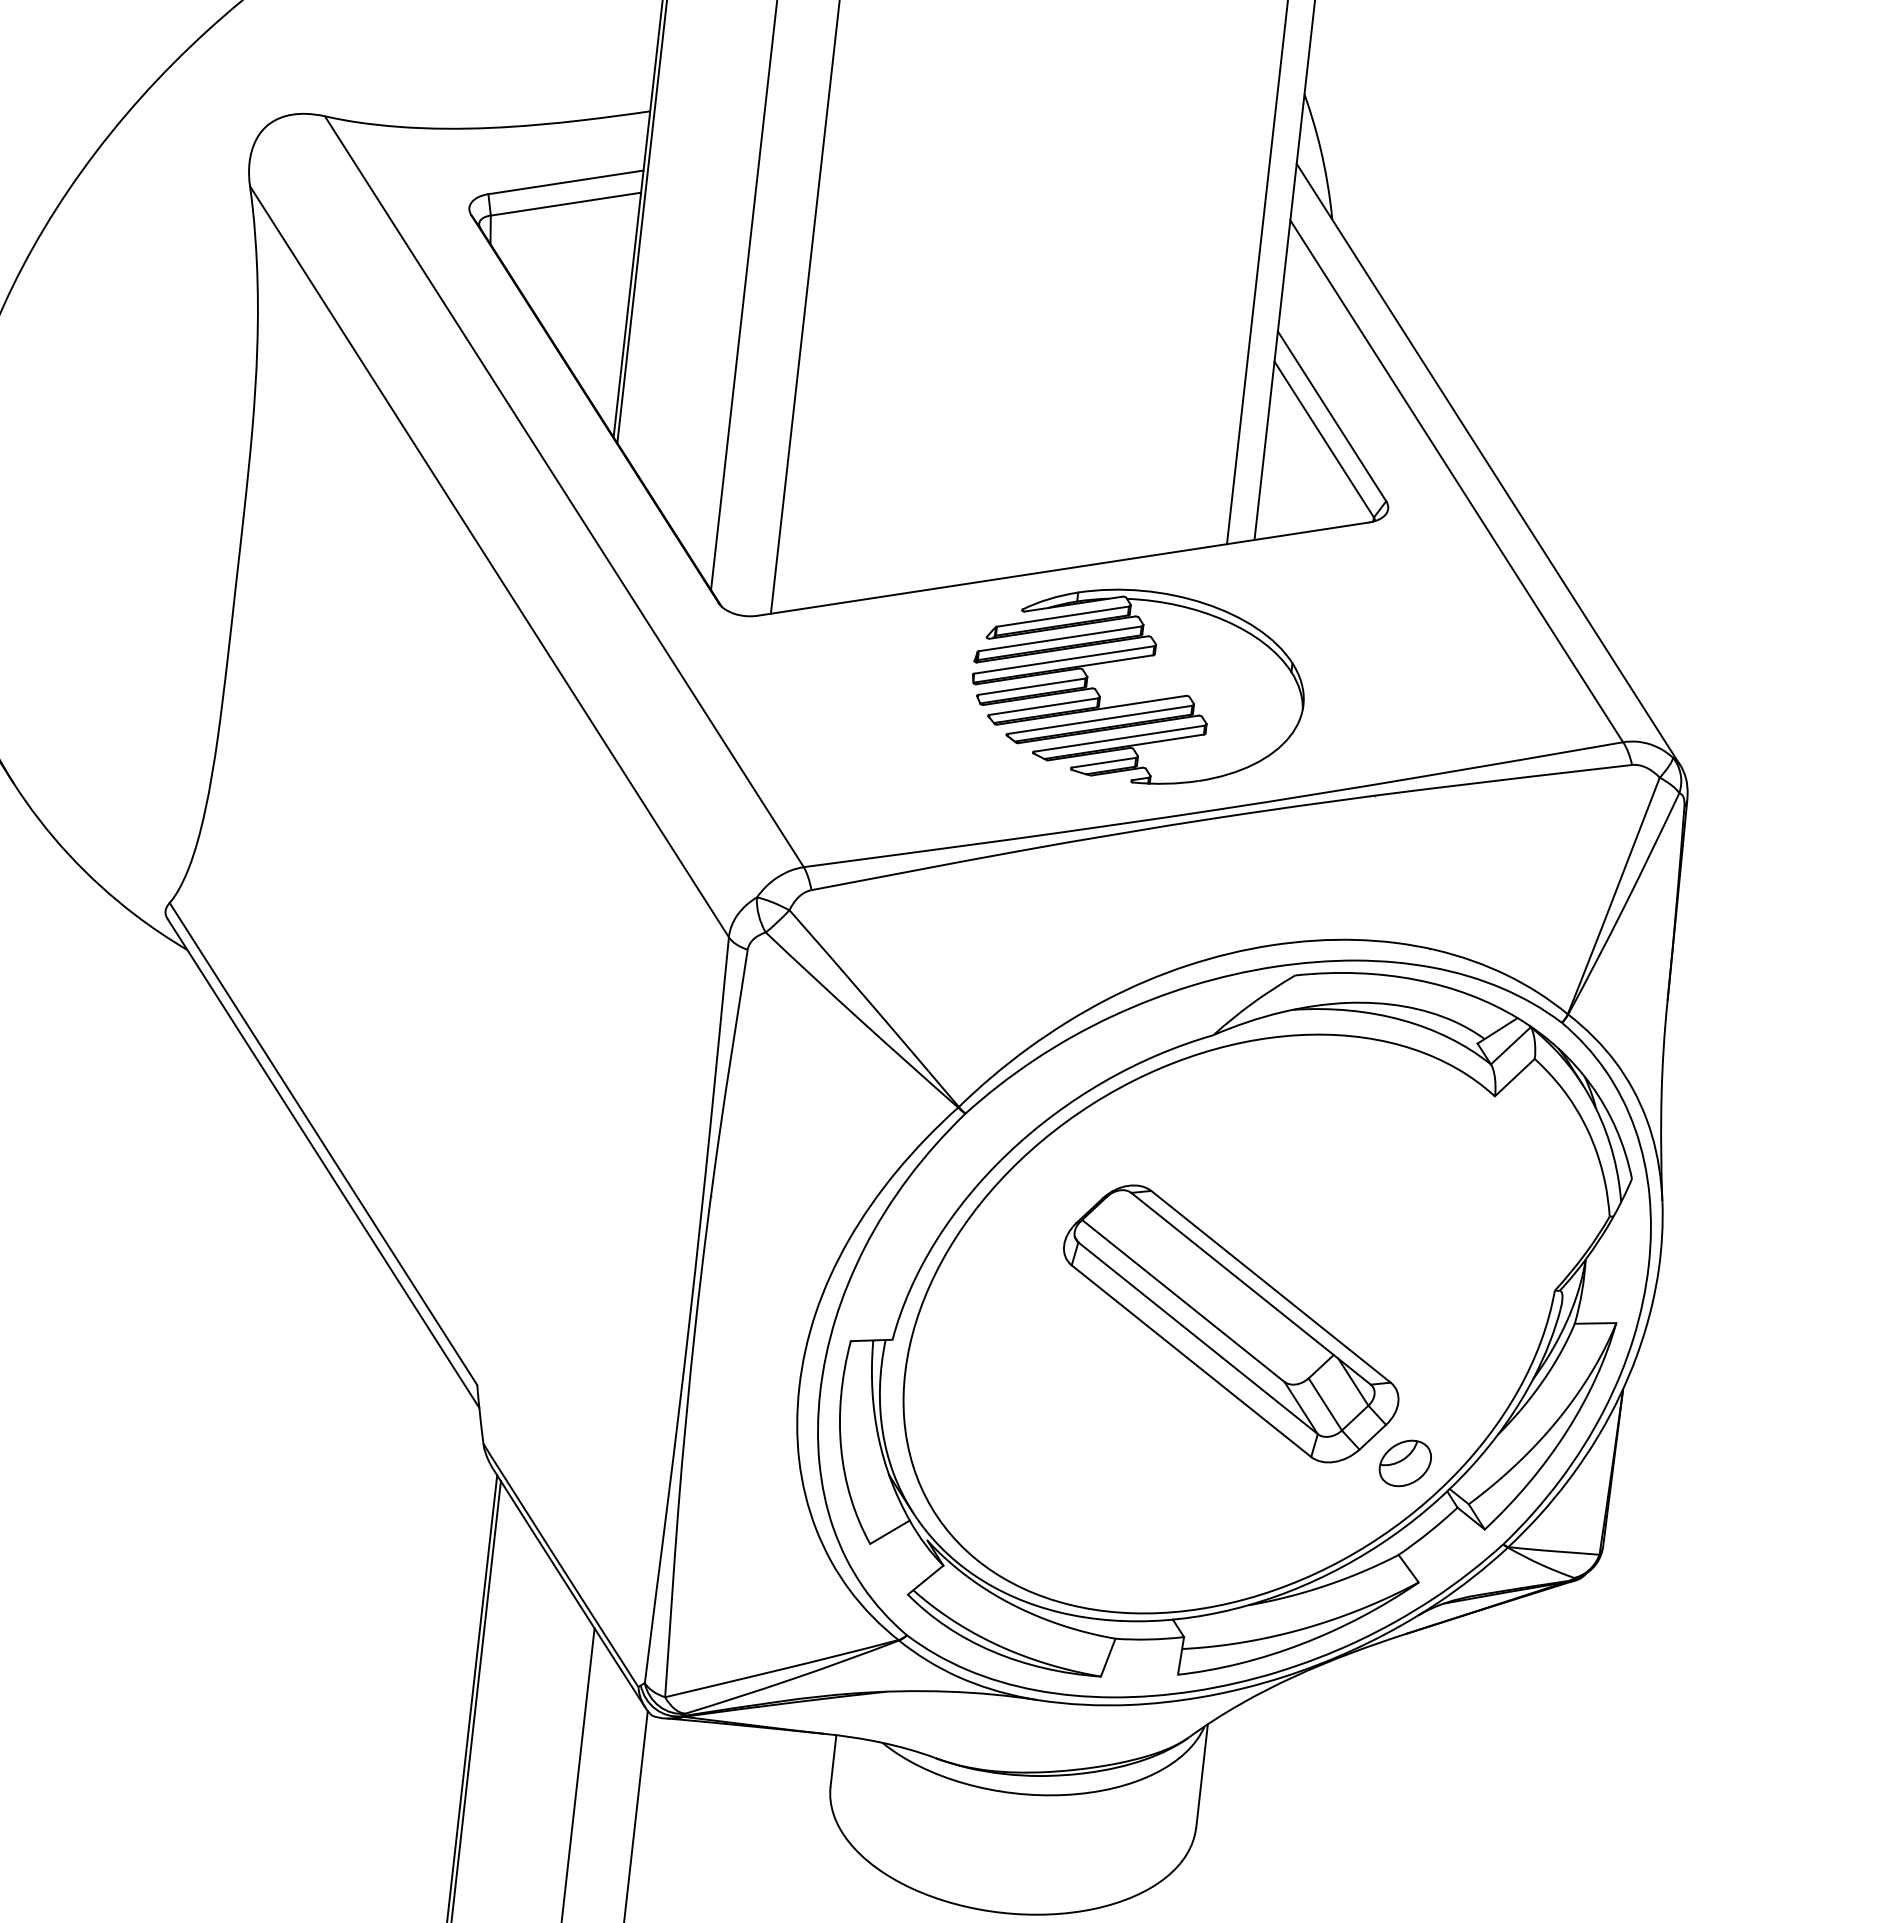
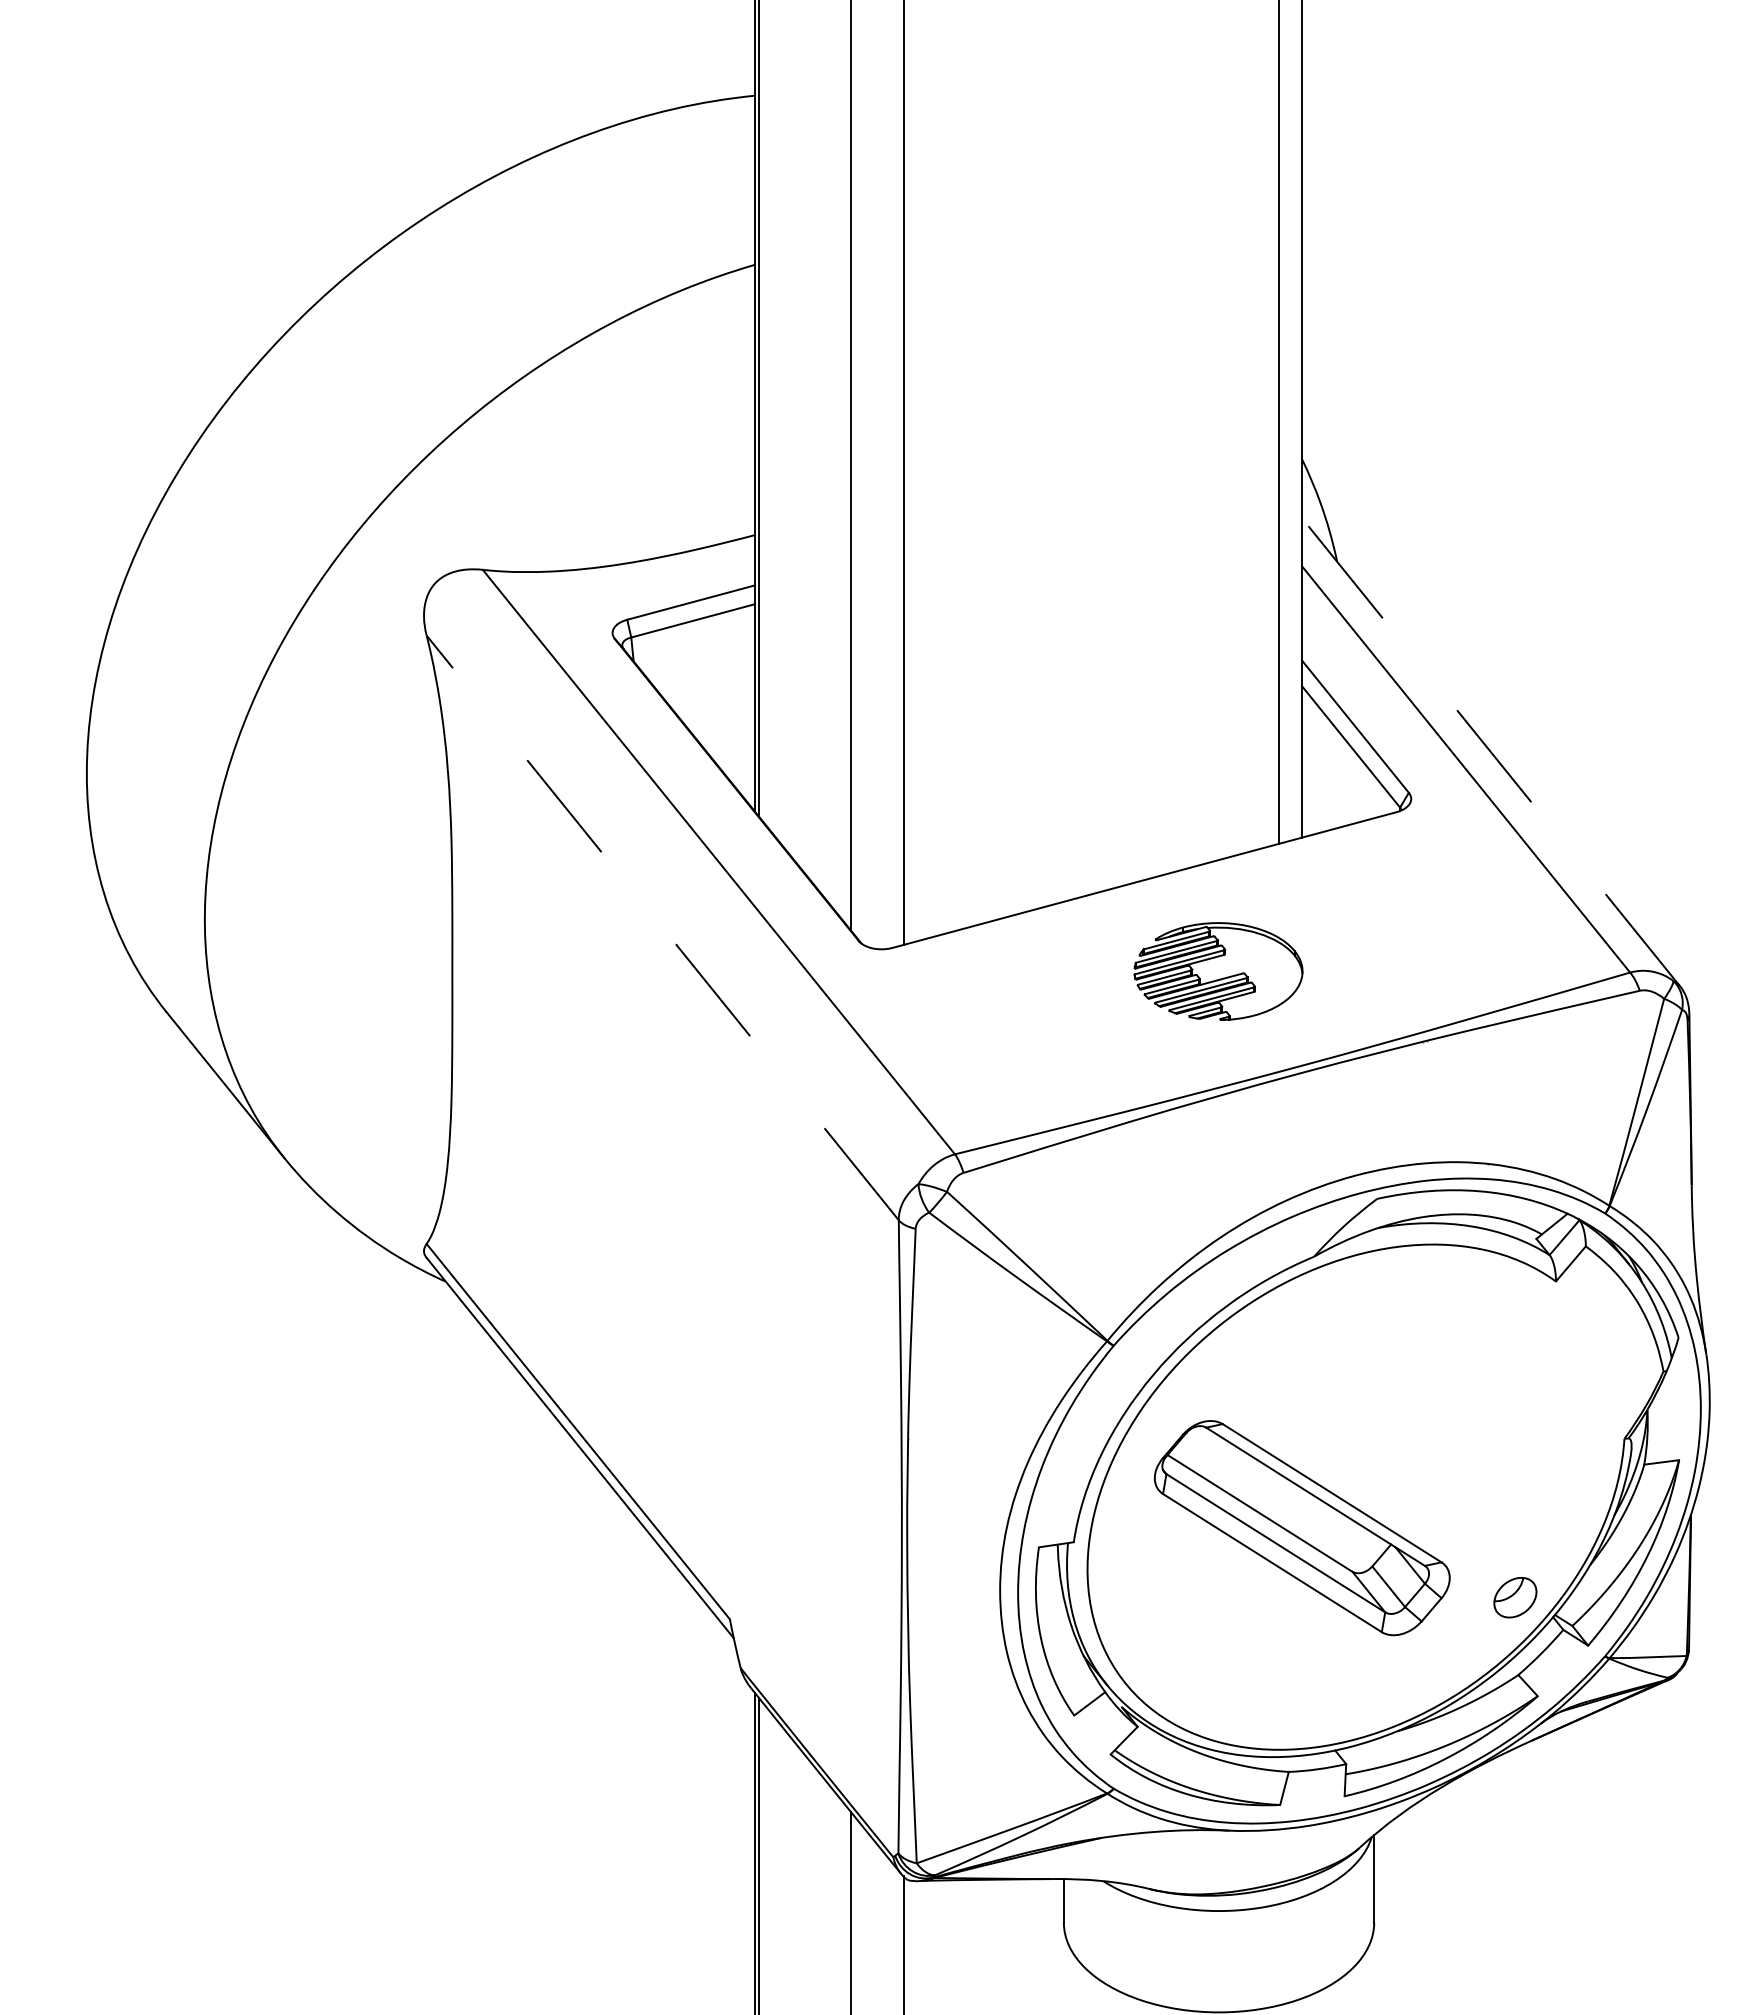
line: (1488, 464) -> (1491, 752), solid -> dashed
line: (489, 561) -> (662, 927), solid -> dashed
part: (1138, 686) -> (1218, 971), size x0.6
part: (1231, 1324) -> (1302, 1528), moved

